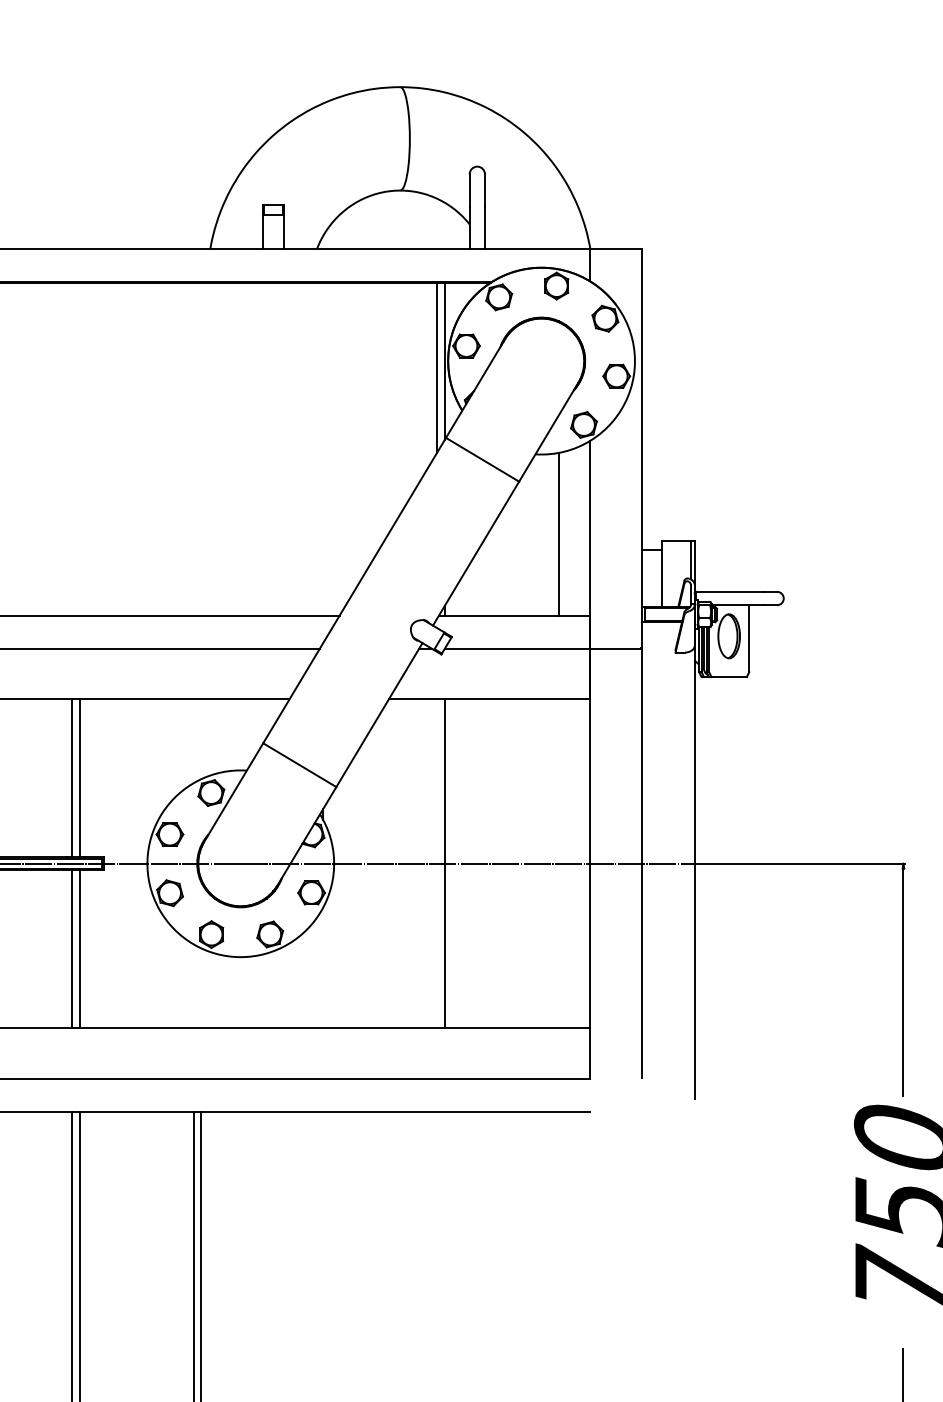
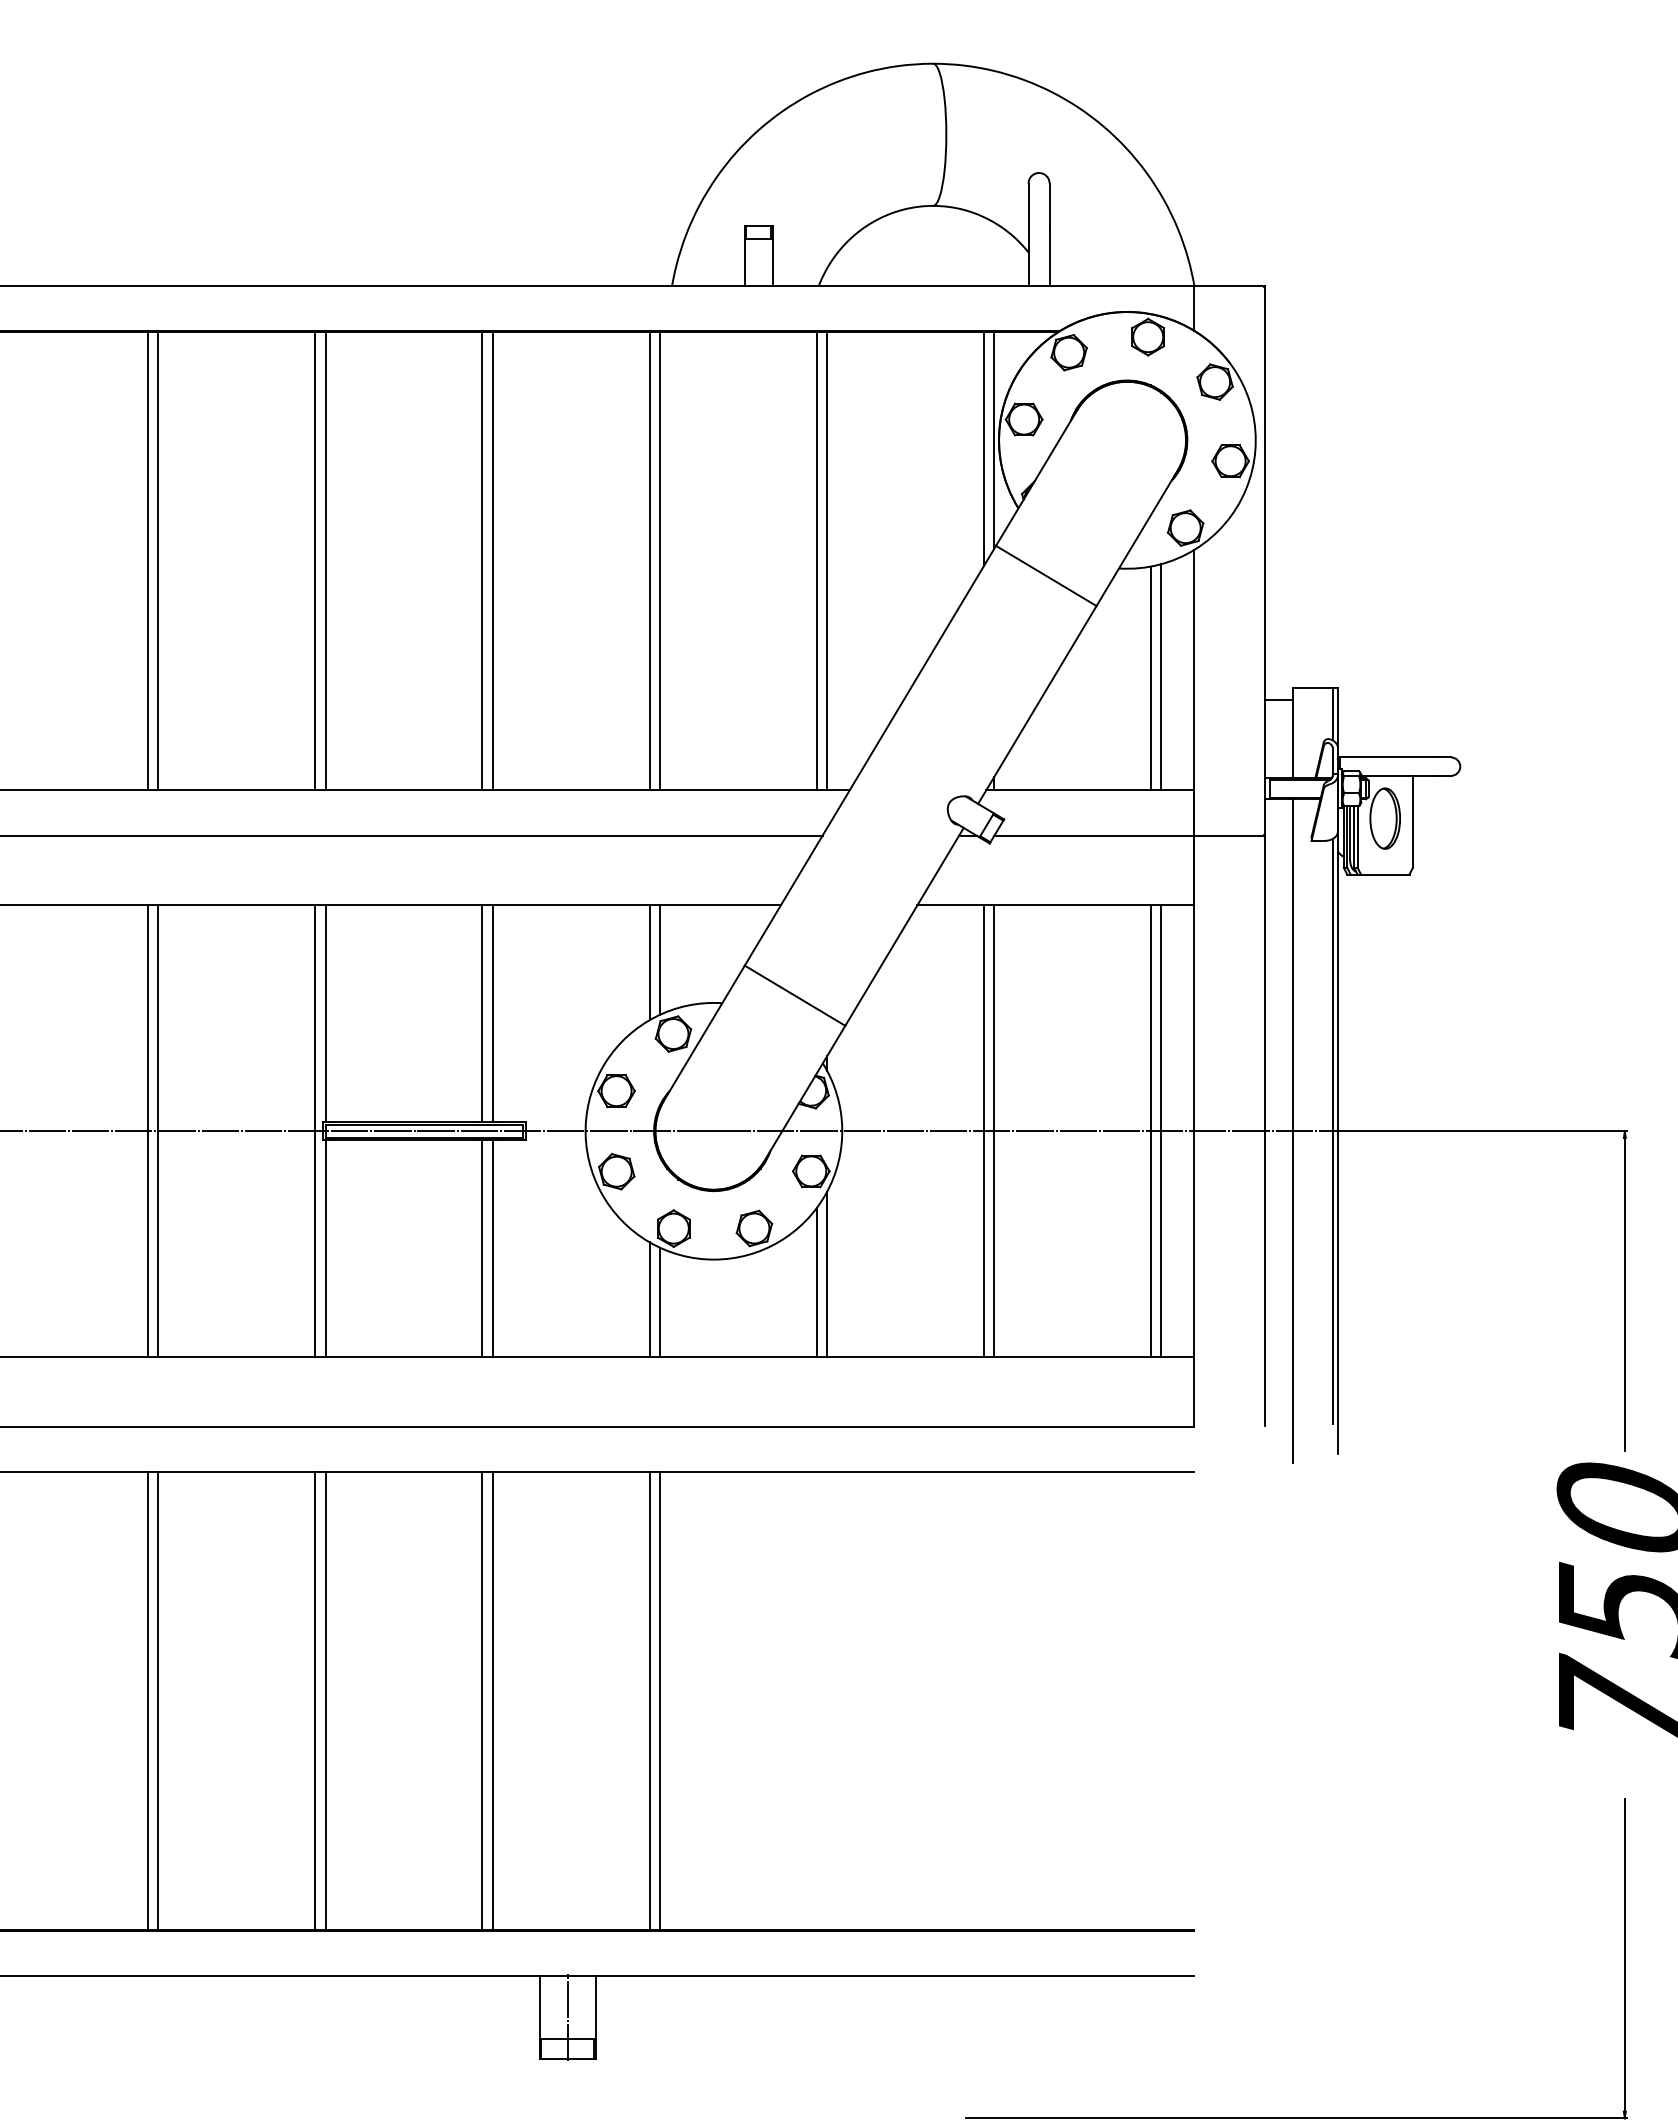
line: (72, 449) -> (482, 561), added
line: (79, 449) -> (492, 561), added
line: (193, 449) -> (649, 561), added
line: (201, 449) -> (659, 561), added
line: (315, 449) -> (816, 561), added
line: (323, 449) -> (827, 561), added
line: (566, 533) -> (1161, 677), added
line: (201, 738) -> (659, 959), added
line: (193, 741) -> (649, 962), added
line: (436, 863) -> (983, 1131), added
line: (559, 863) -> (1151, 1131), added
line: (566, 863) -> (1161, 1131), added
line: (662, 863) -> (1293, 1131), added
line: (690, 863) -> (1332, 1131), added
line: (323, 967) -> (827, 1274), added
line: (315, 973) -> (816, 1282), added
line: (193, 986) -> (649, 1299), added
line: (201, 988) -> (659, 1302), added

